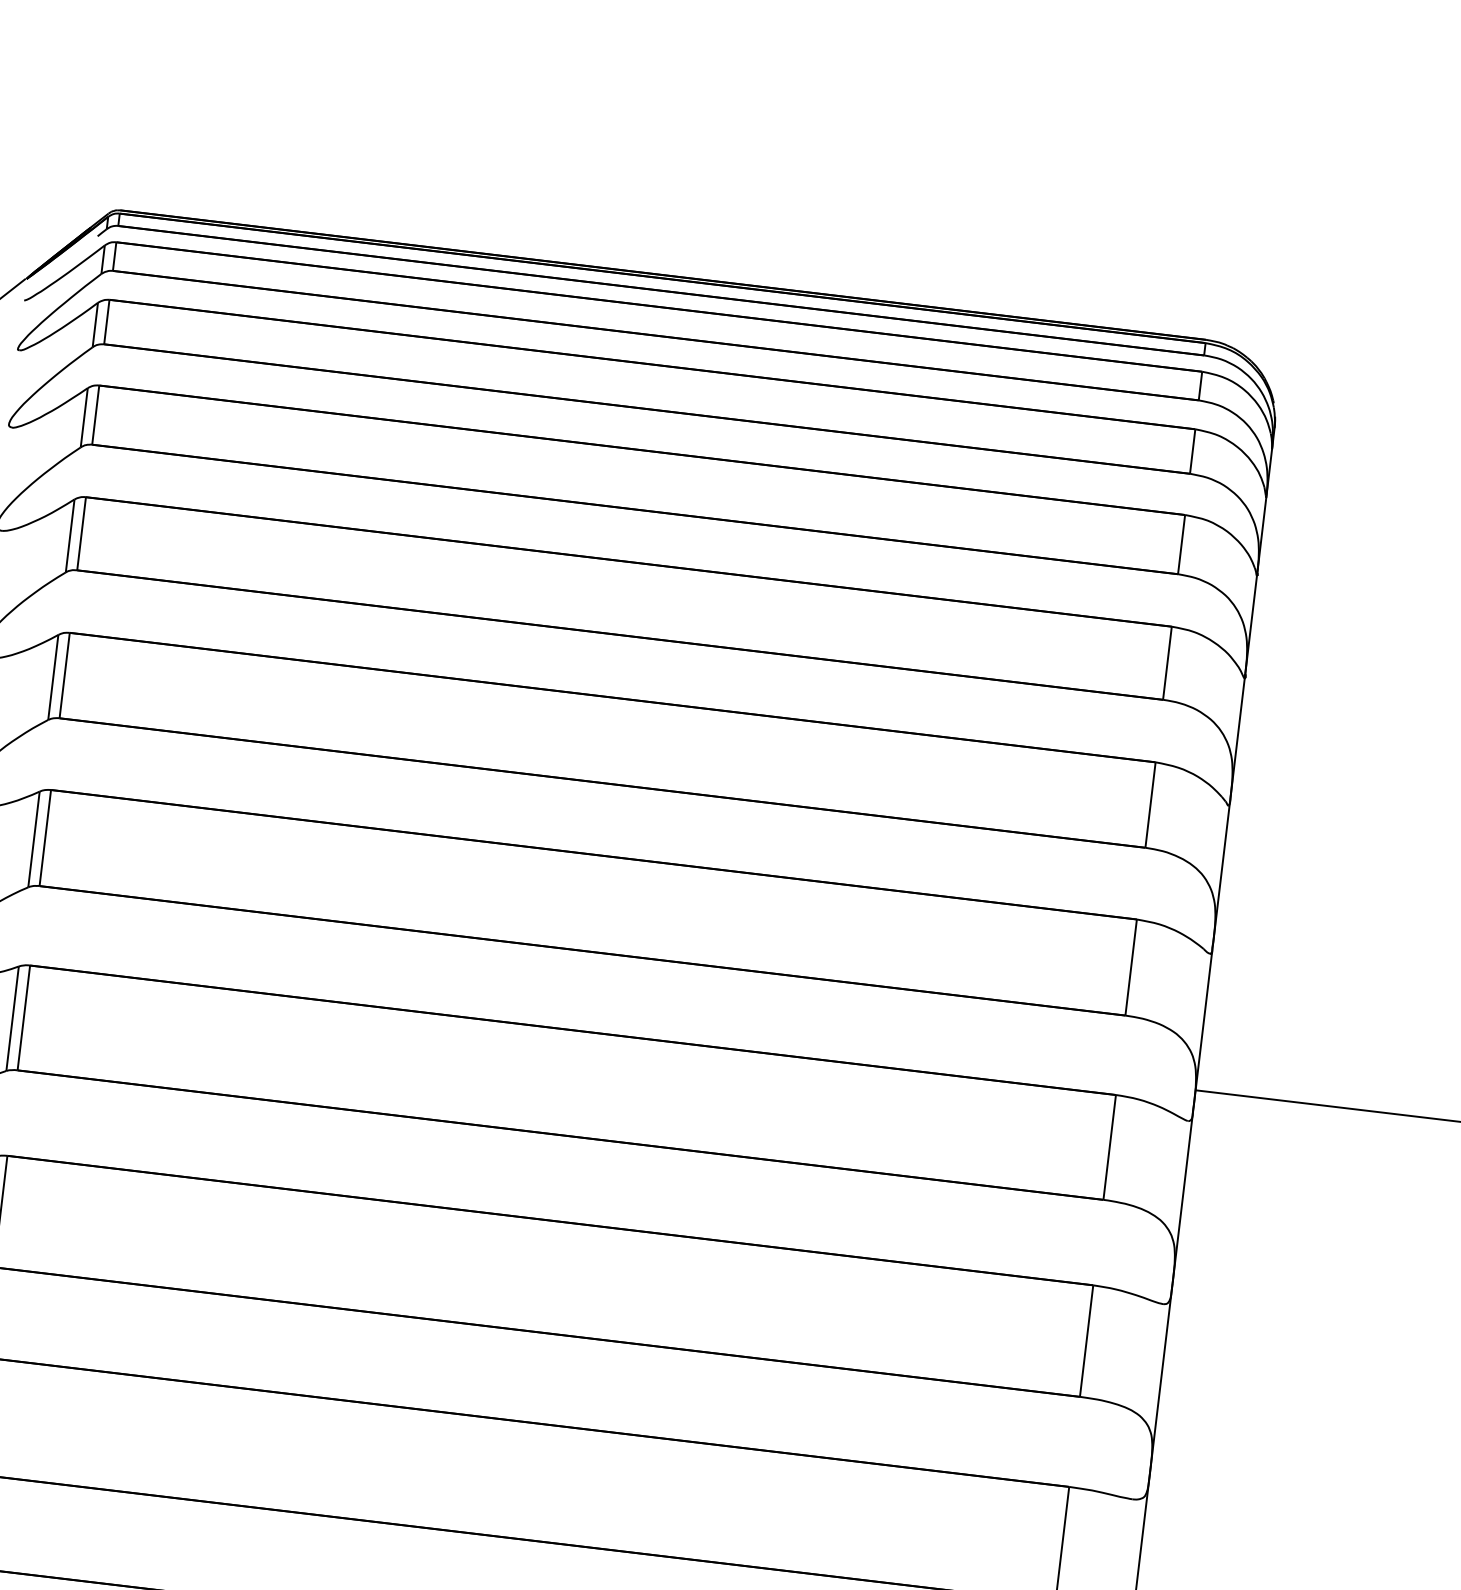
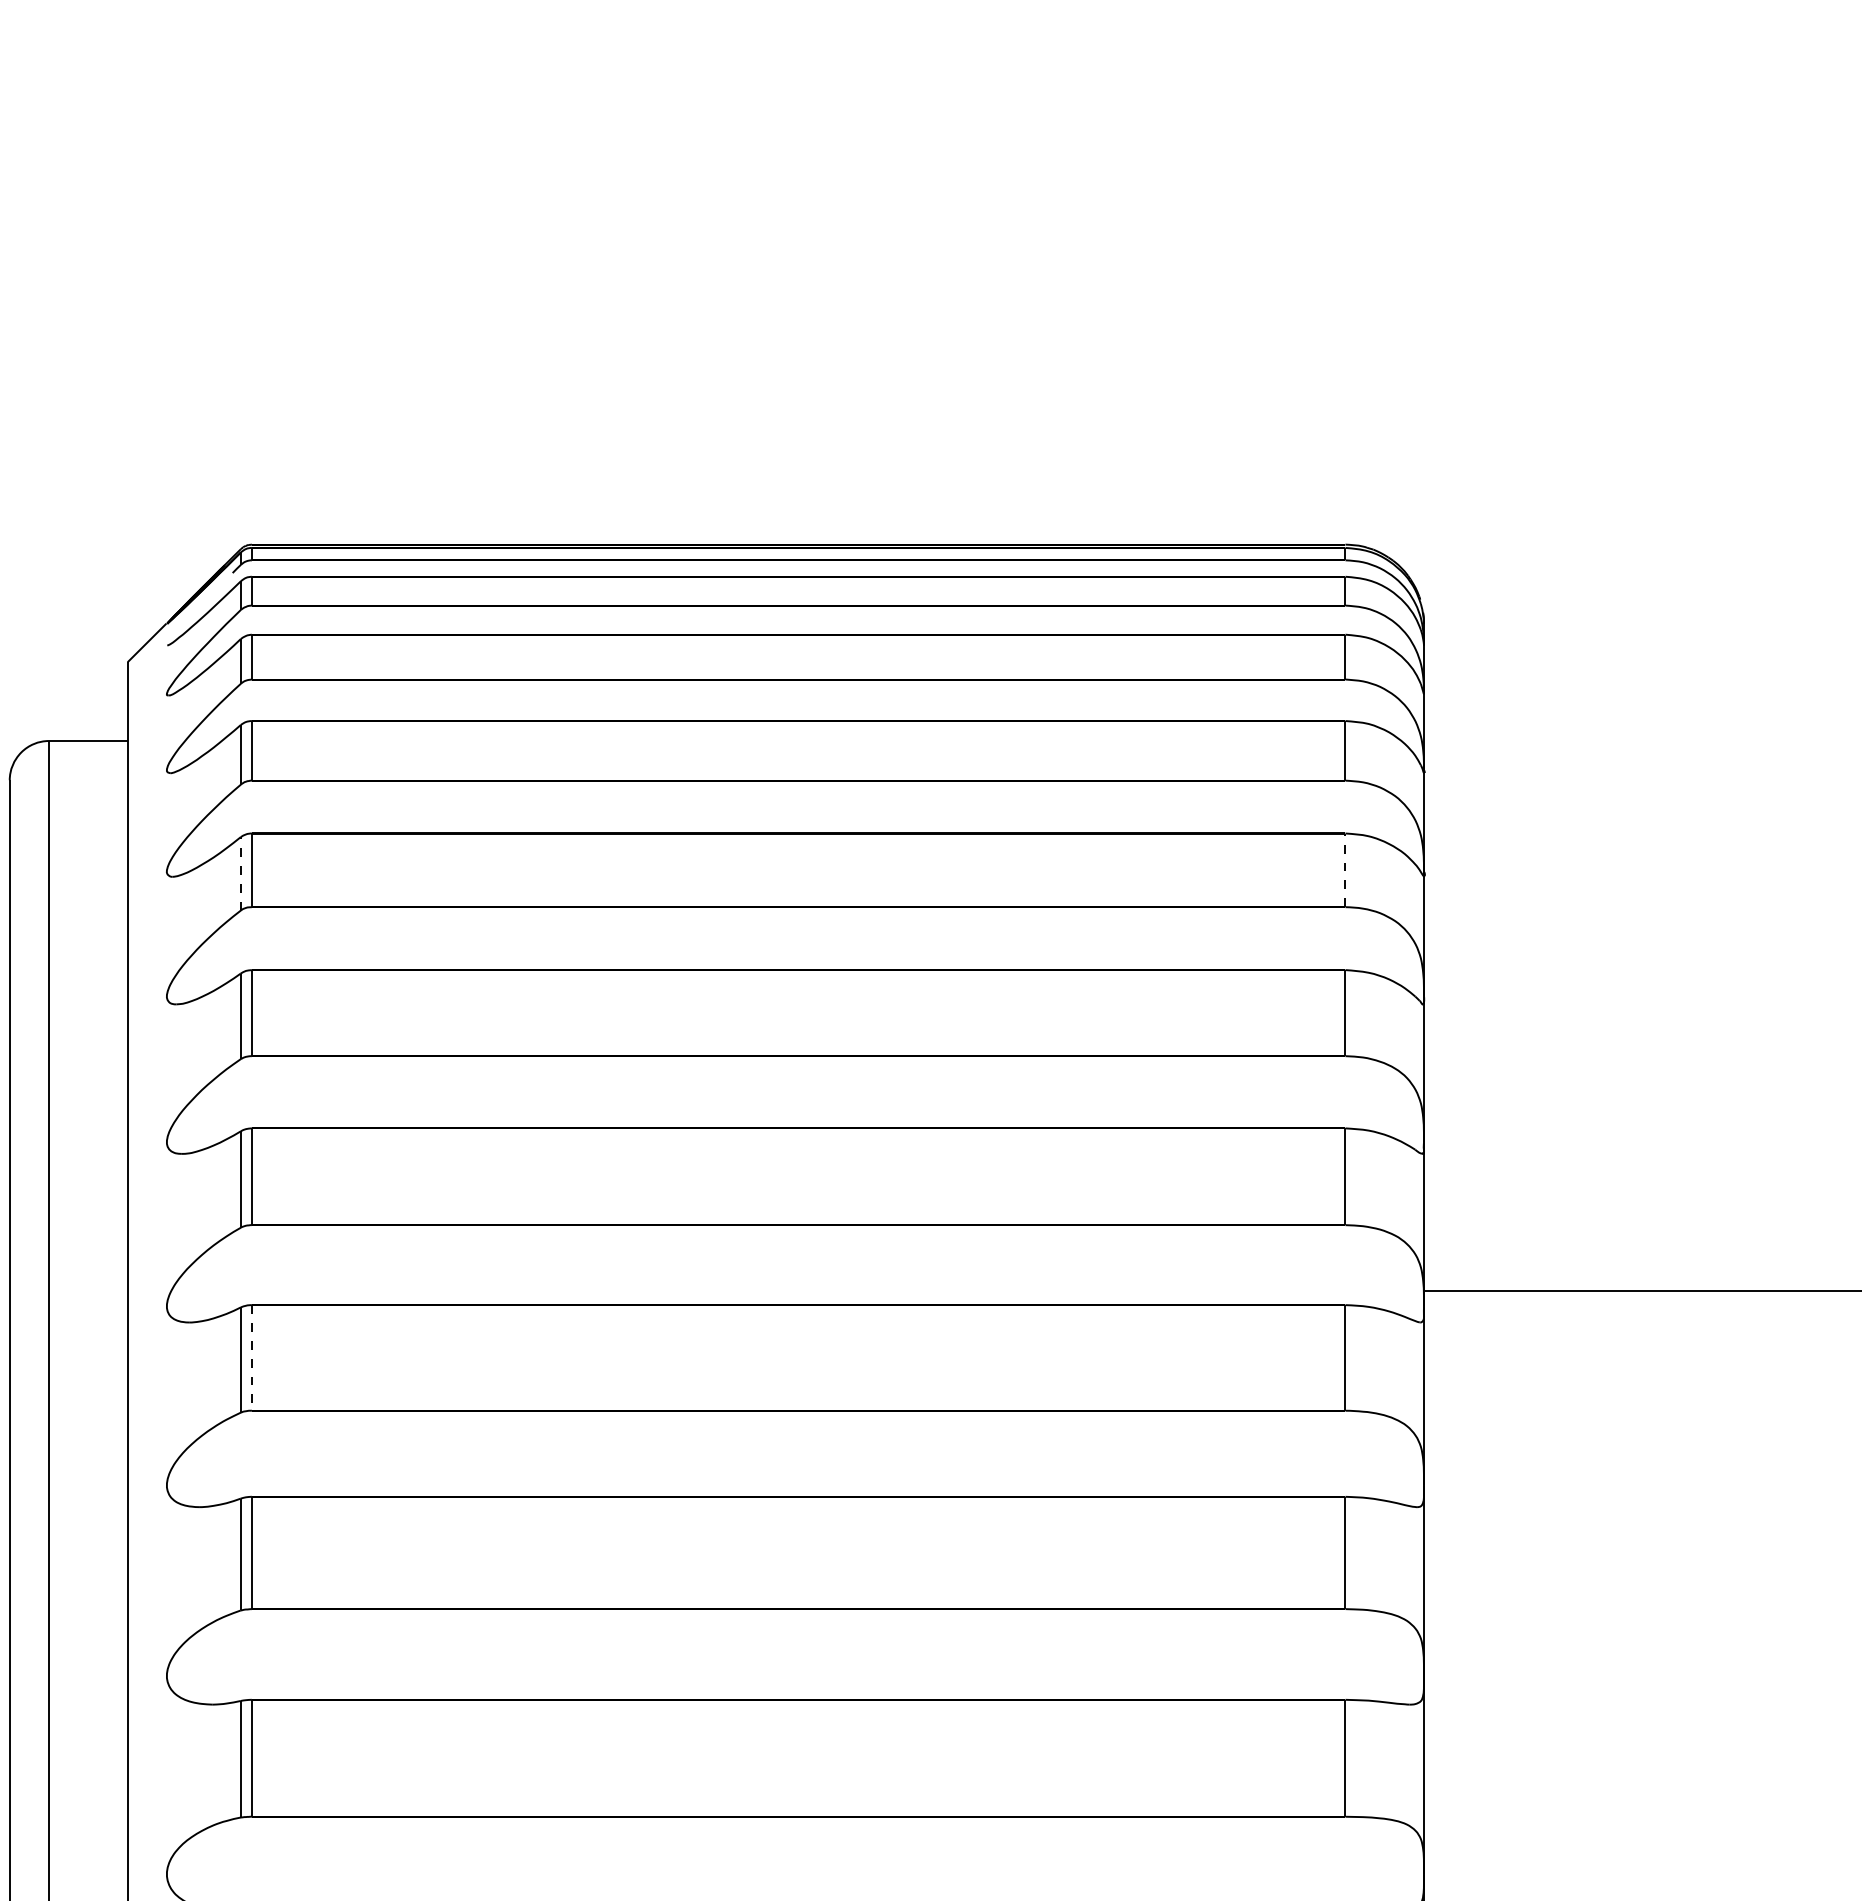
line: (69, 535) -> (240, 873), solid -> dashed
line: (1167, 663) -> (1345, 870), solid -> dashed
line: (23, 1017) -> (251, 1357), solid -> dashed

